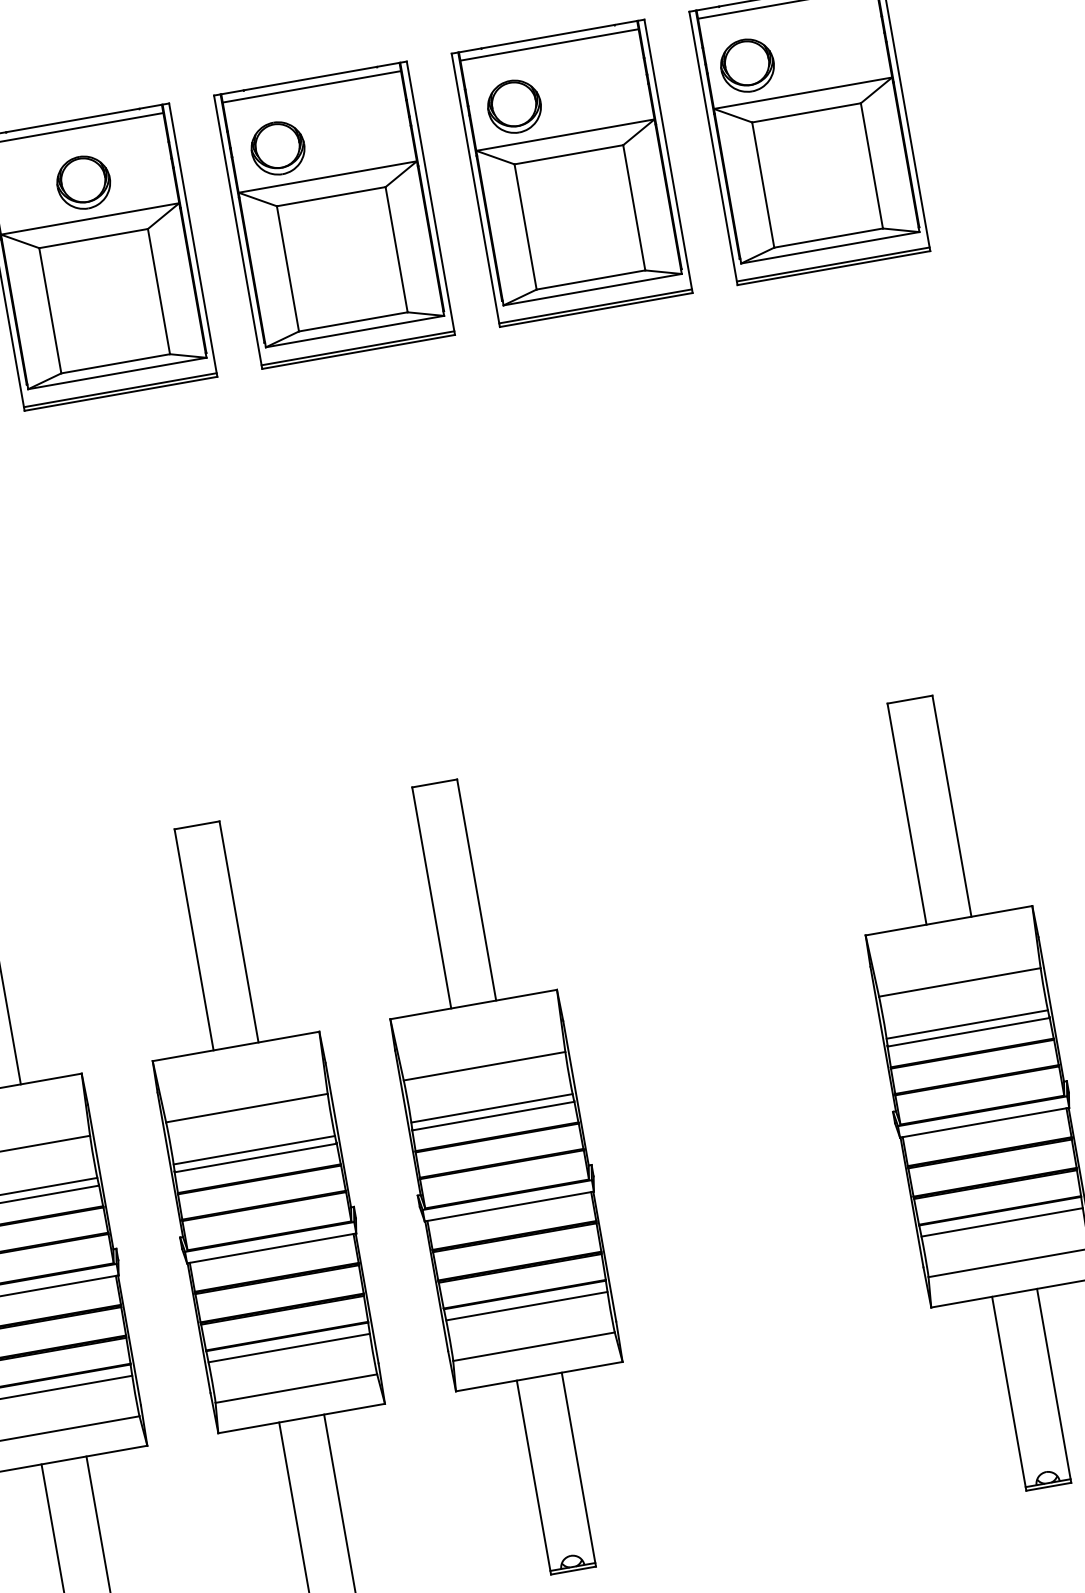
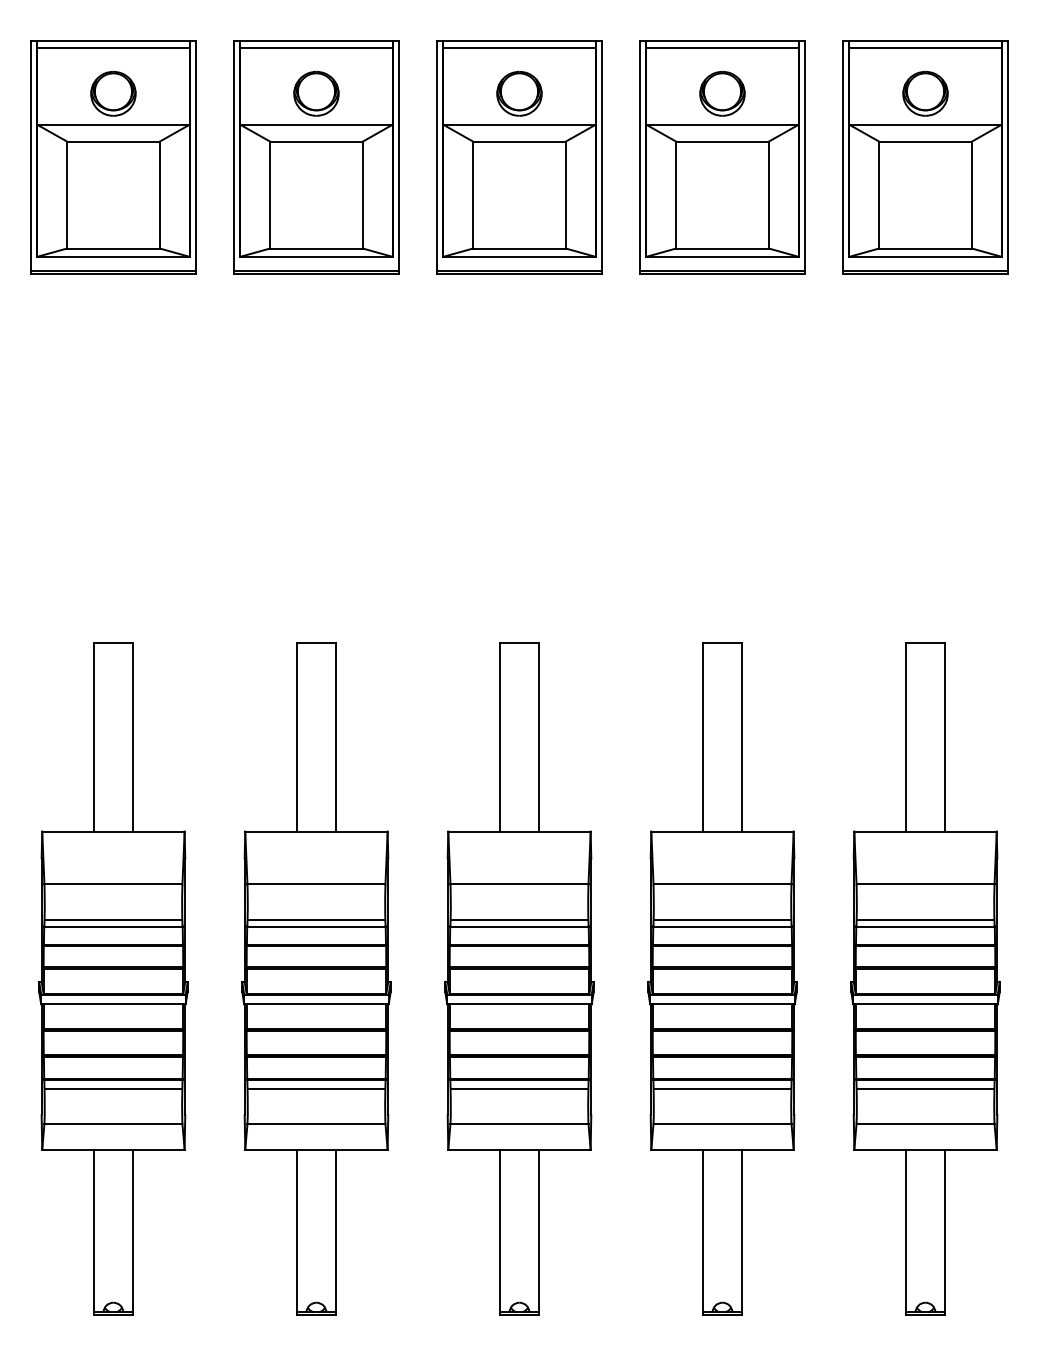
part: (747, 65) -> (925, 93), moved
part: (514, 106) -> (722, 93), moved
part: (278, 148) -> (519, 93), moved
part: (741, 1134) -> (722, 978), added

